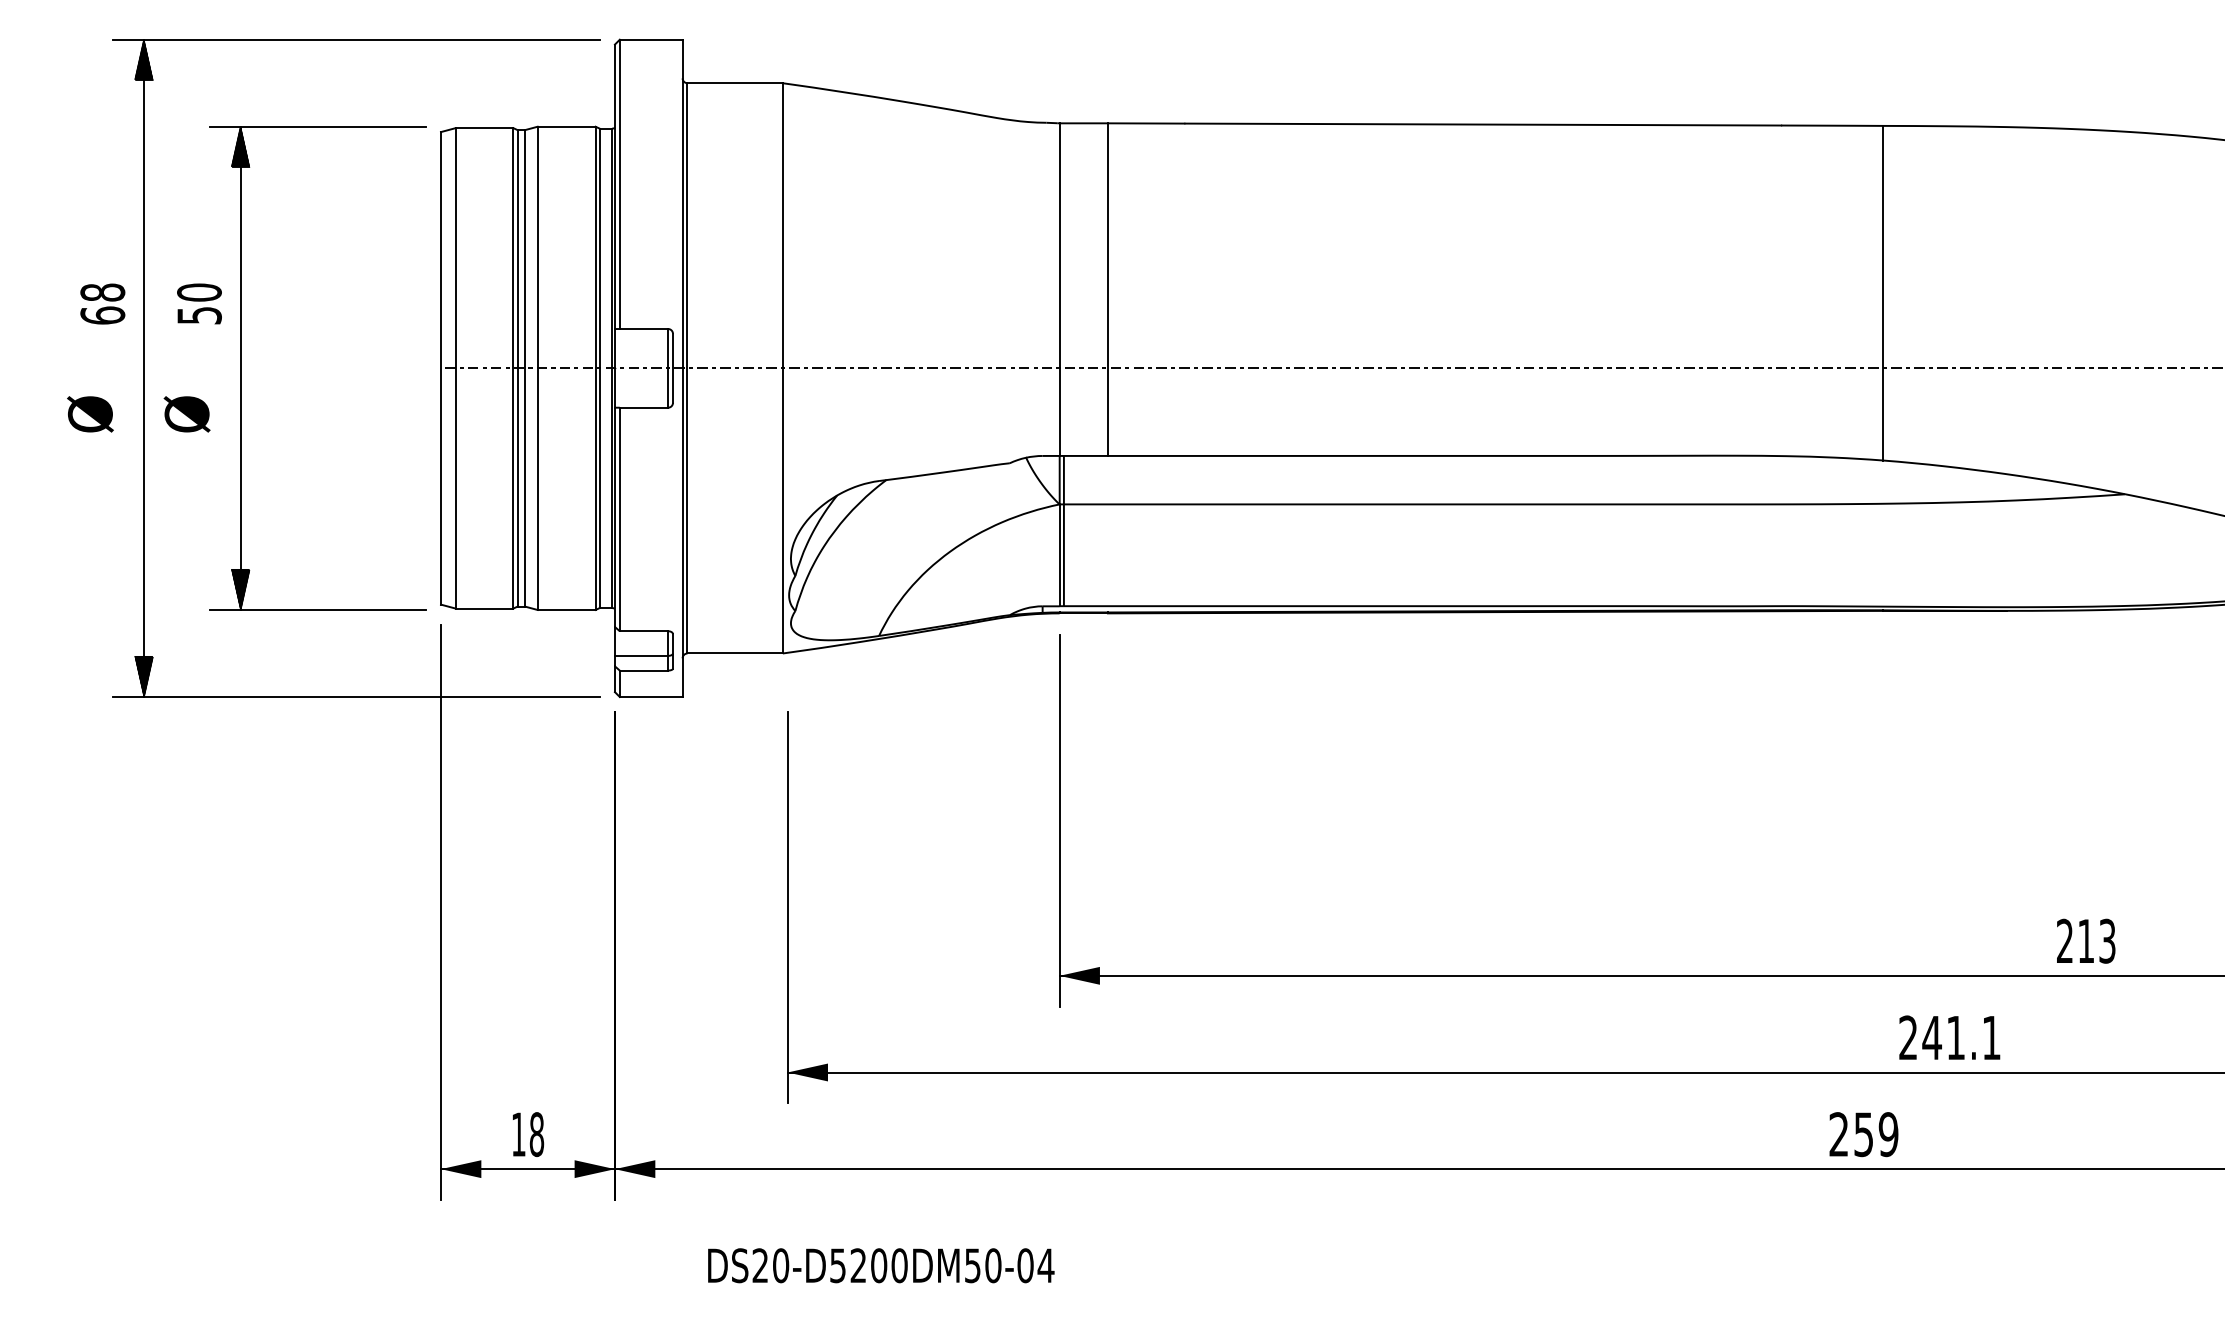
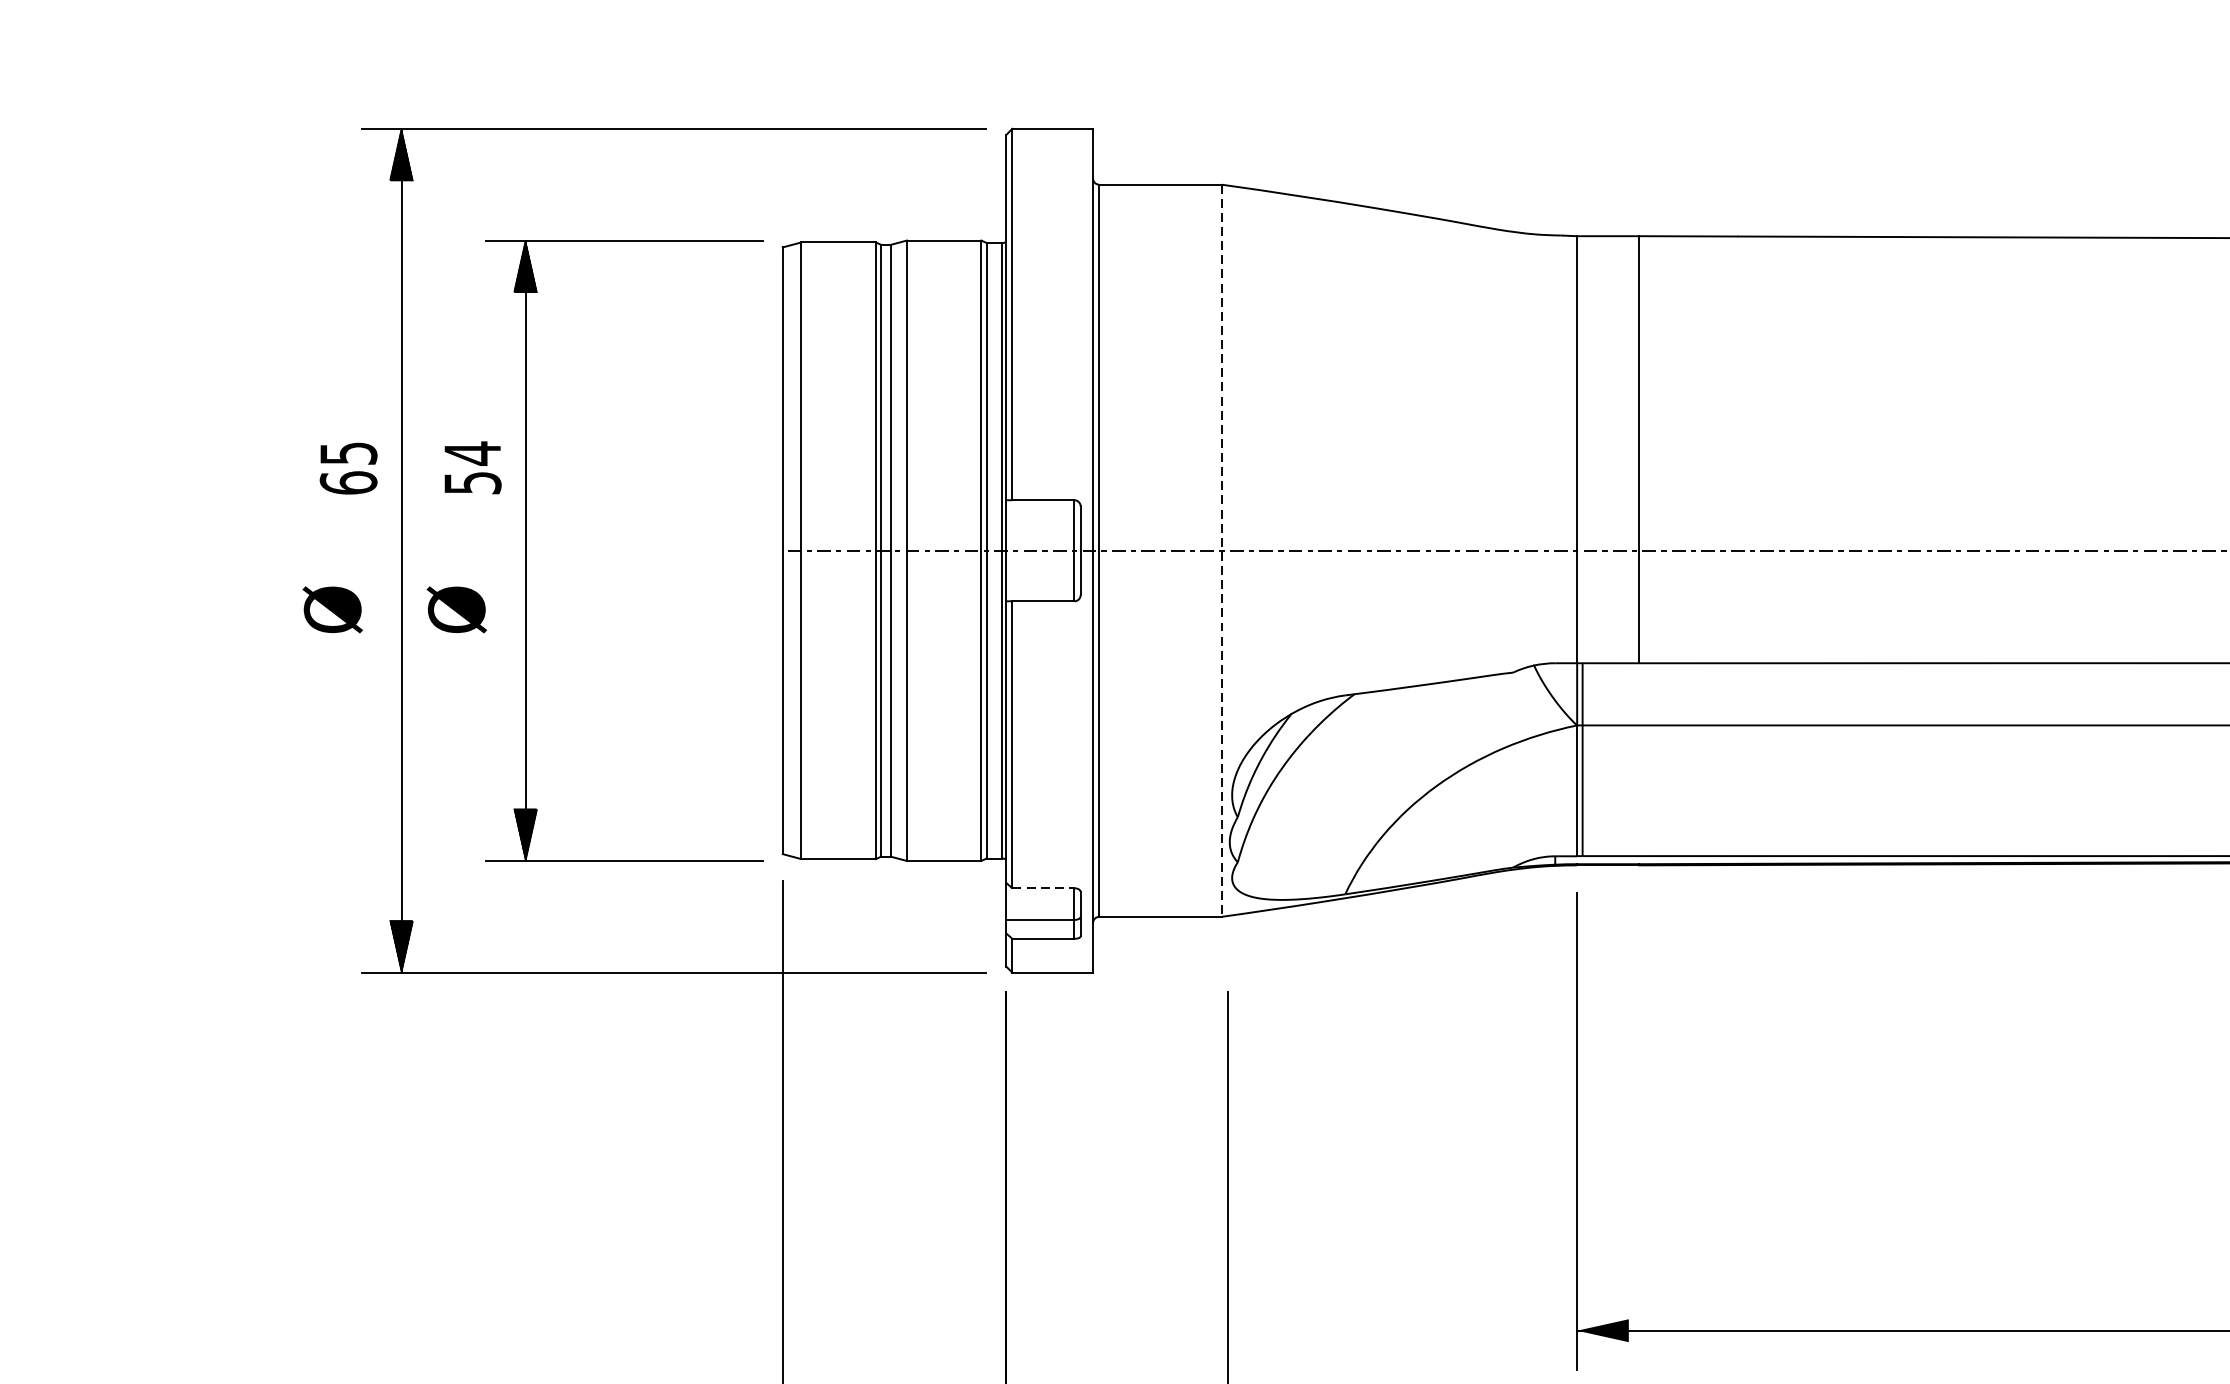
text: (102, 292) -> (348, 453), 68 -> 65
text: (199, 292) -> (472, 453), 50 -> 54
line: (782, 368) -> (1221, 550), solid -> dashed
line: (644, 631) -> (1044, 888), solid -> dashed

